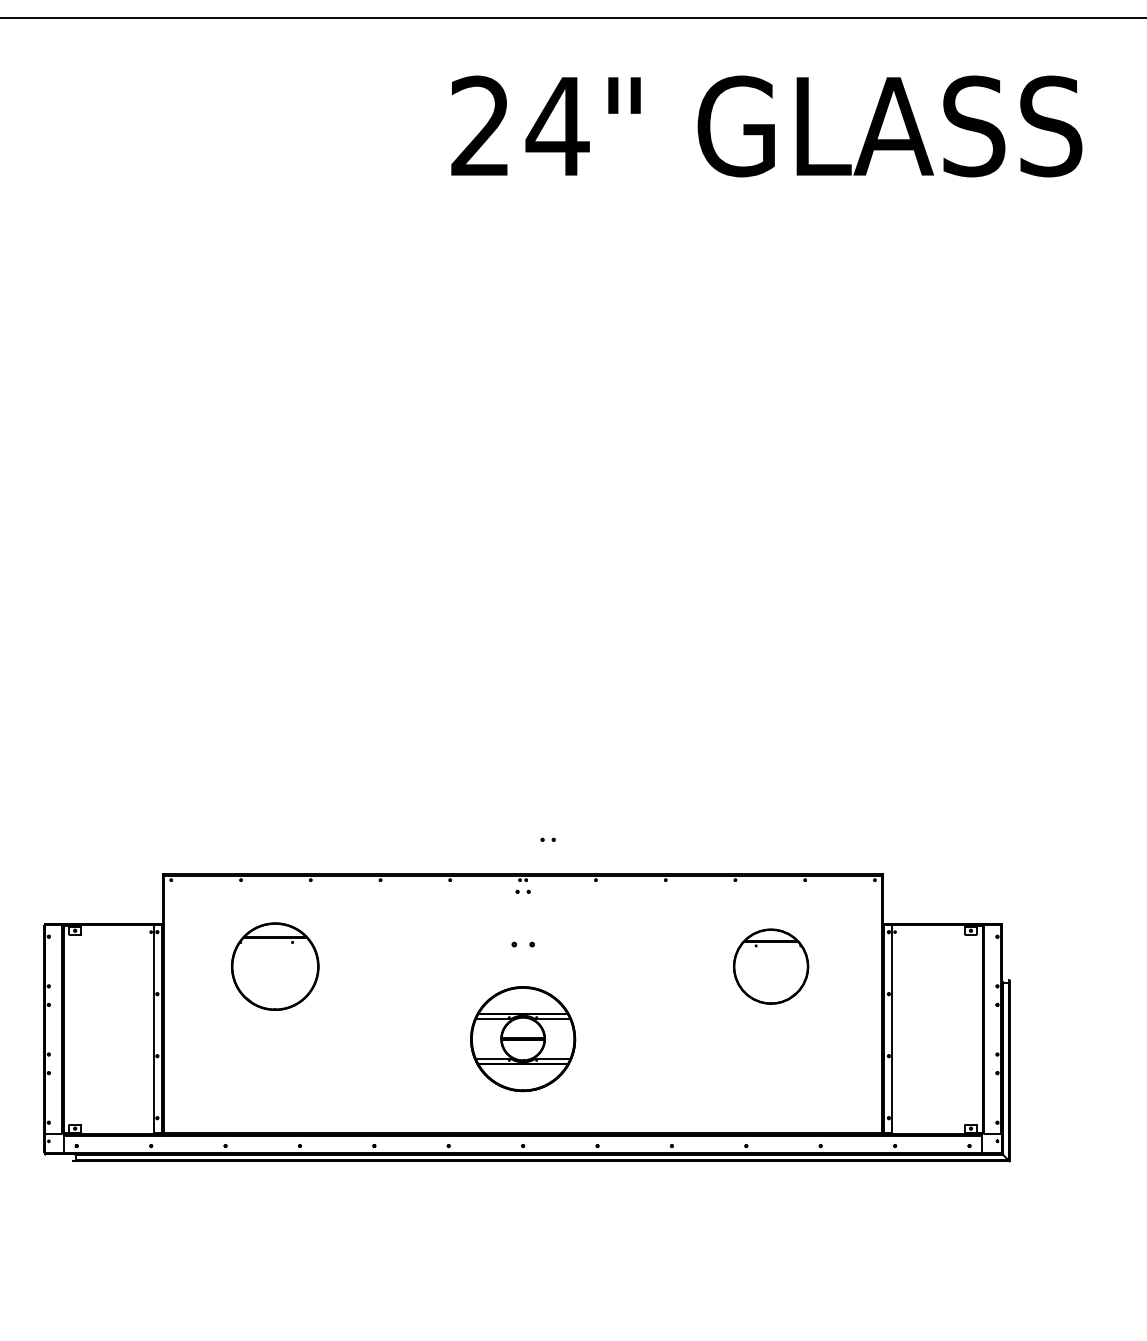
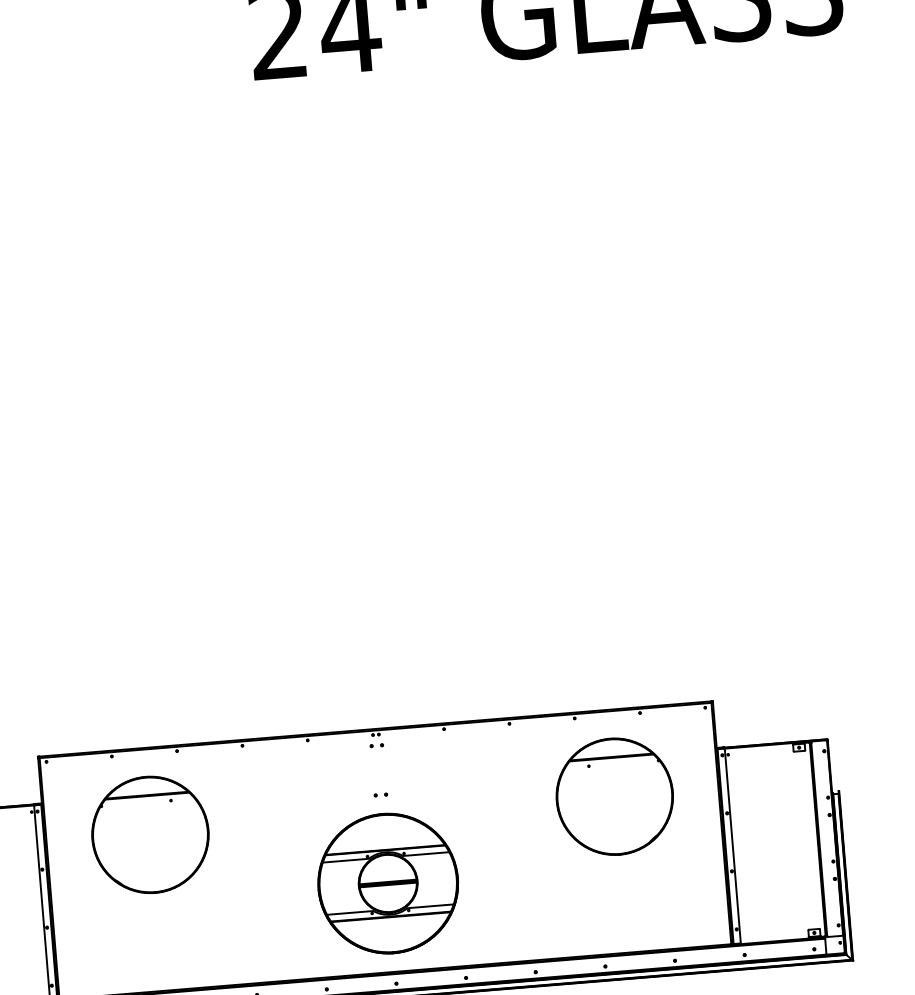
part: (547, 839) -> (395, 694), removed
part: (522, 944) -> (380, 795), size x0.62
part: (275, 966) -> (150, 834), size x1.43
part: (770, 966) -> (614, 796), size x1.67
part: (522, 1038) -> (387, 883), size x1.43

